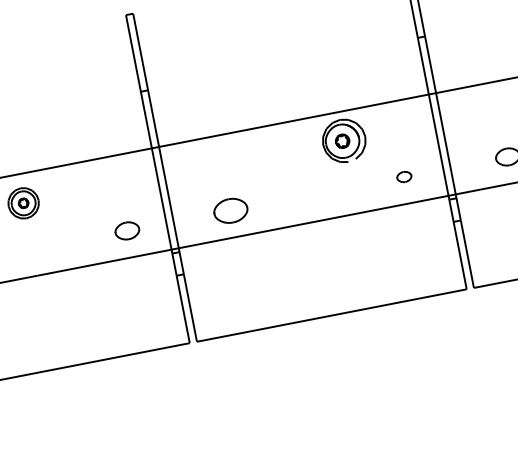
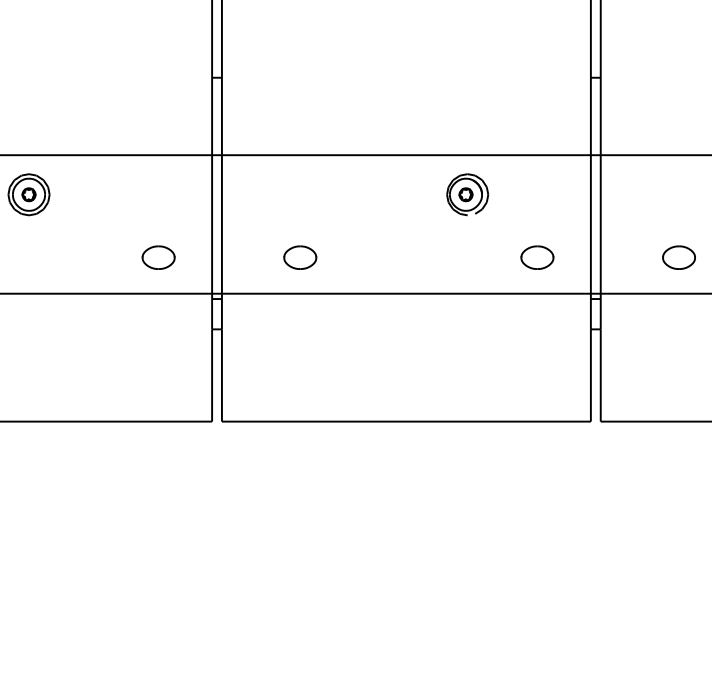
part: (344, 140) -> (467, 194), size x0.71
part: (404, 176) -> (537, 257), size x1.67
part: (231, 210) -> (300, 257), size x0.71

